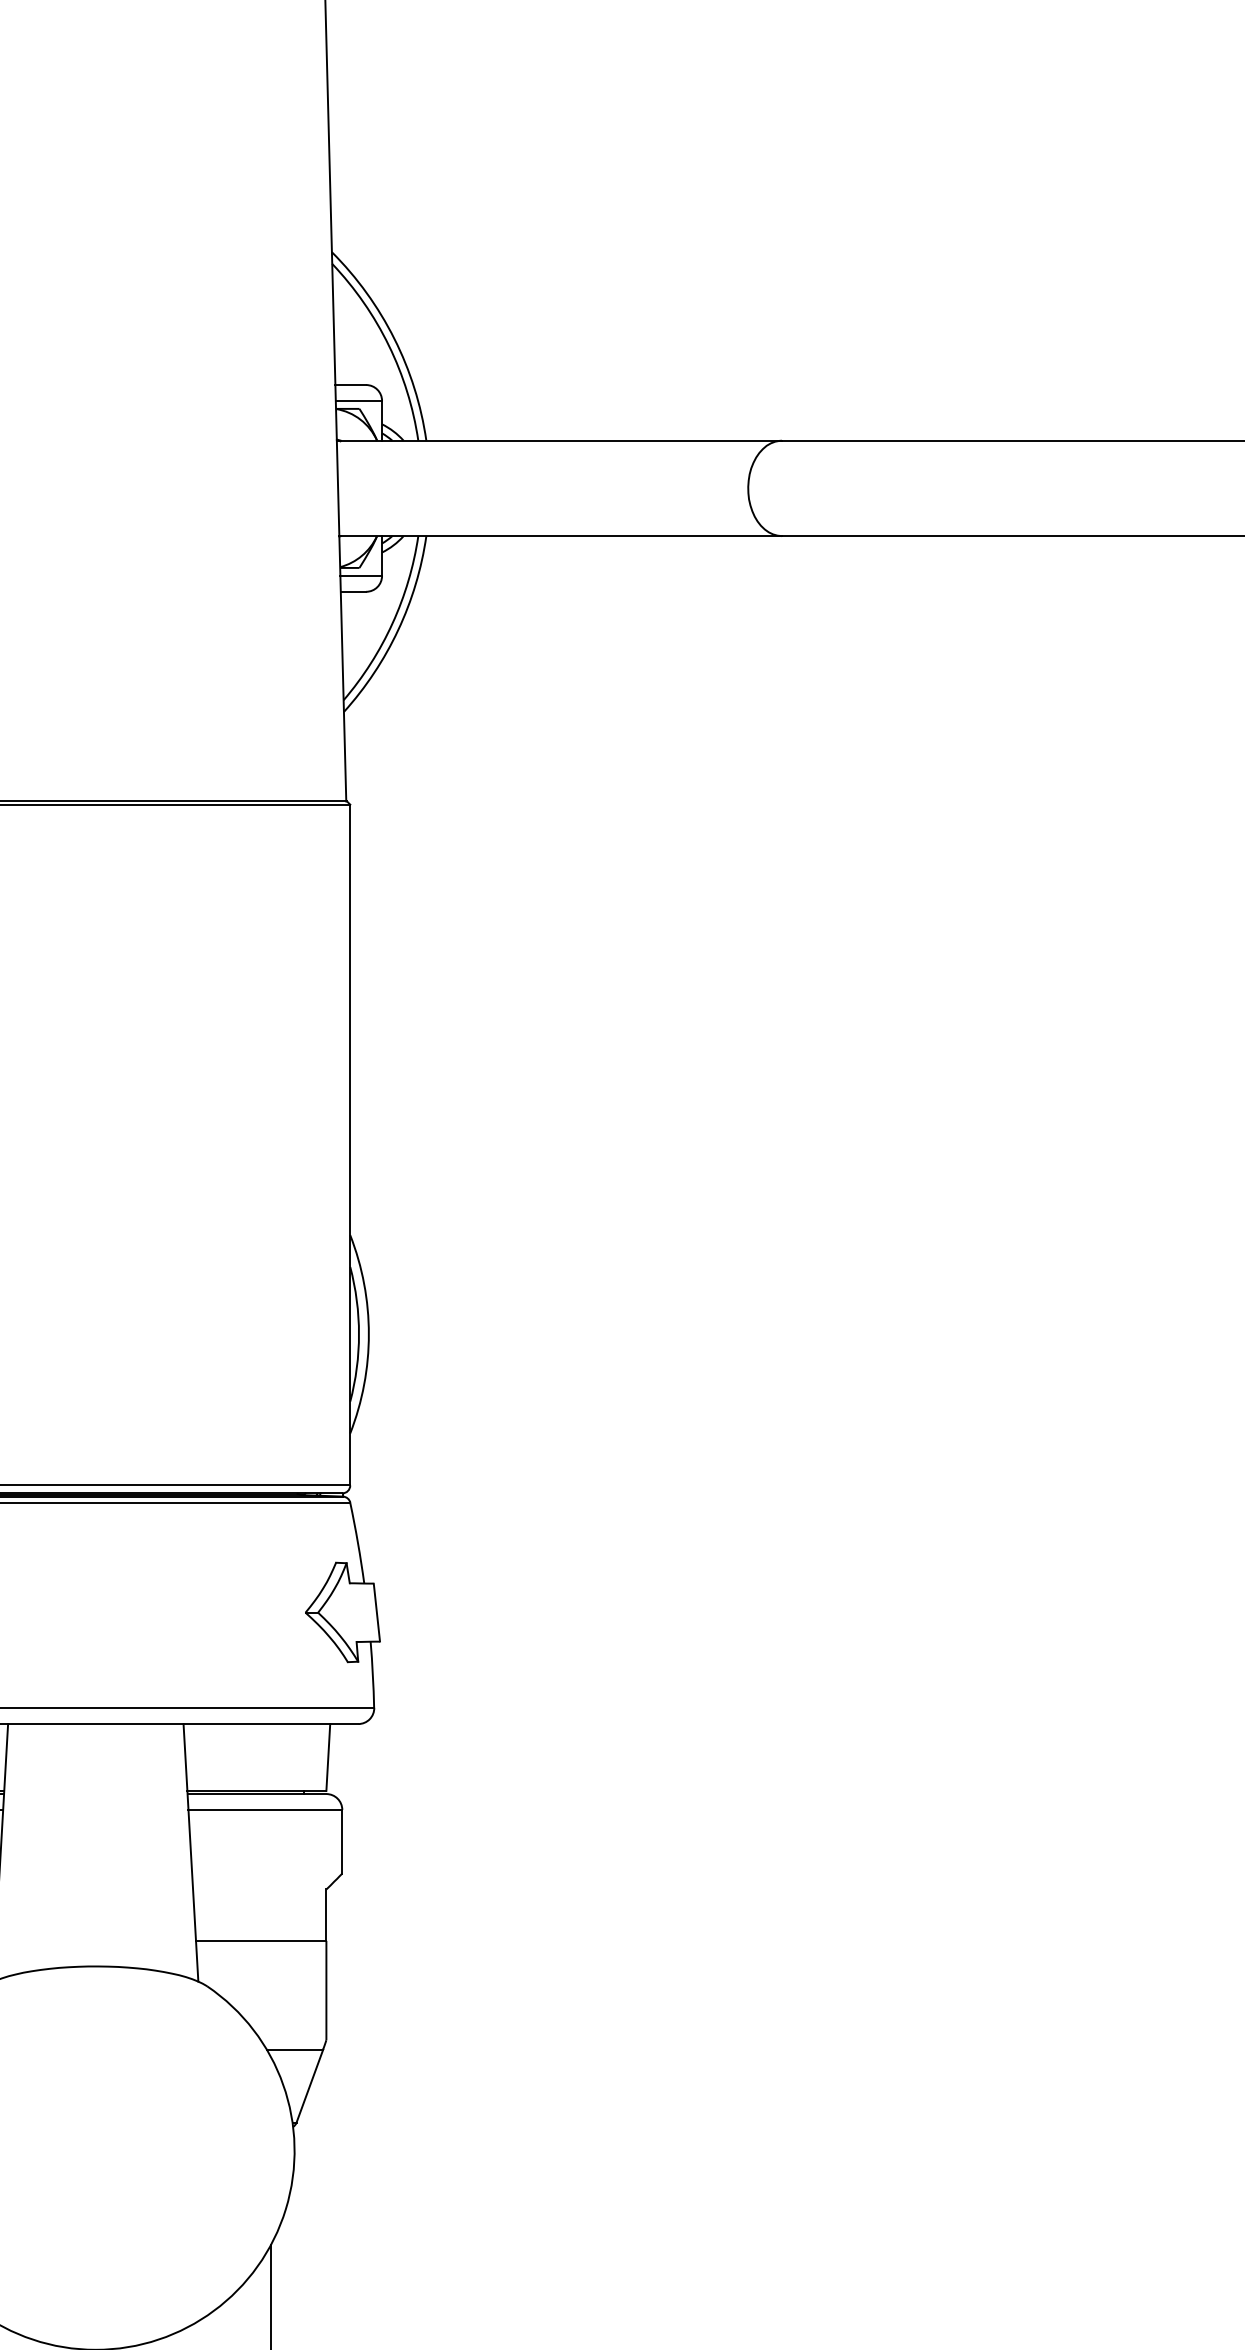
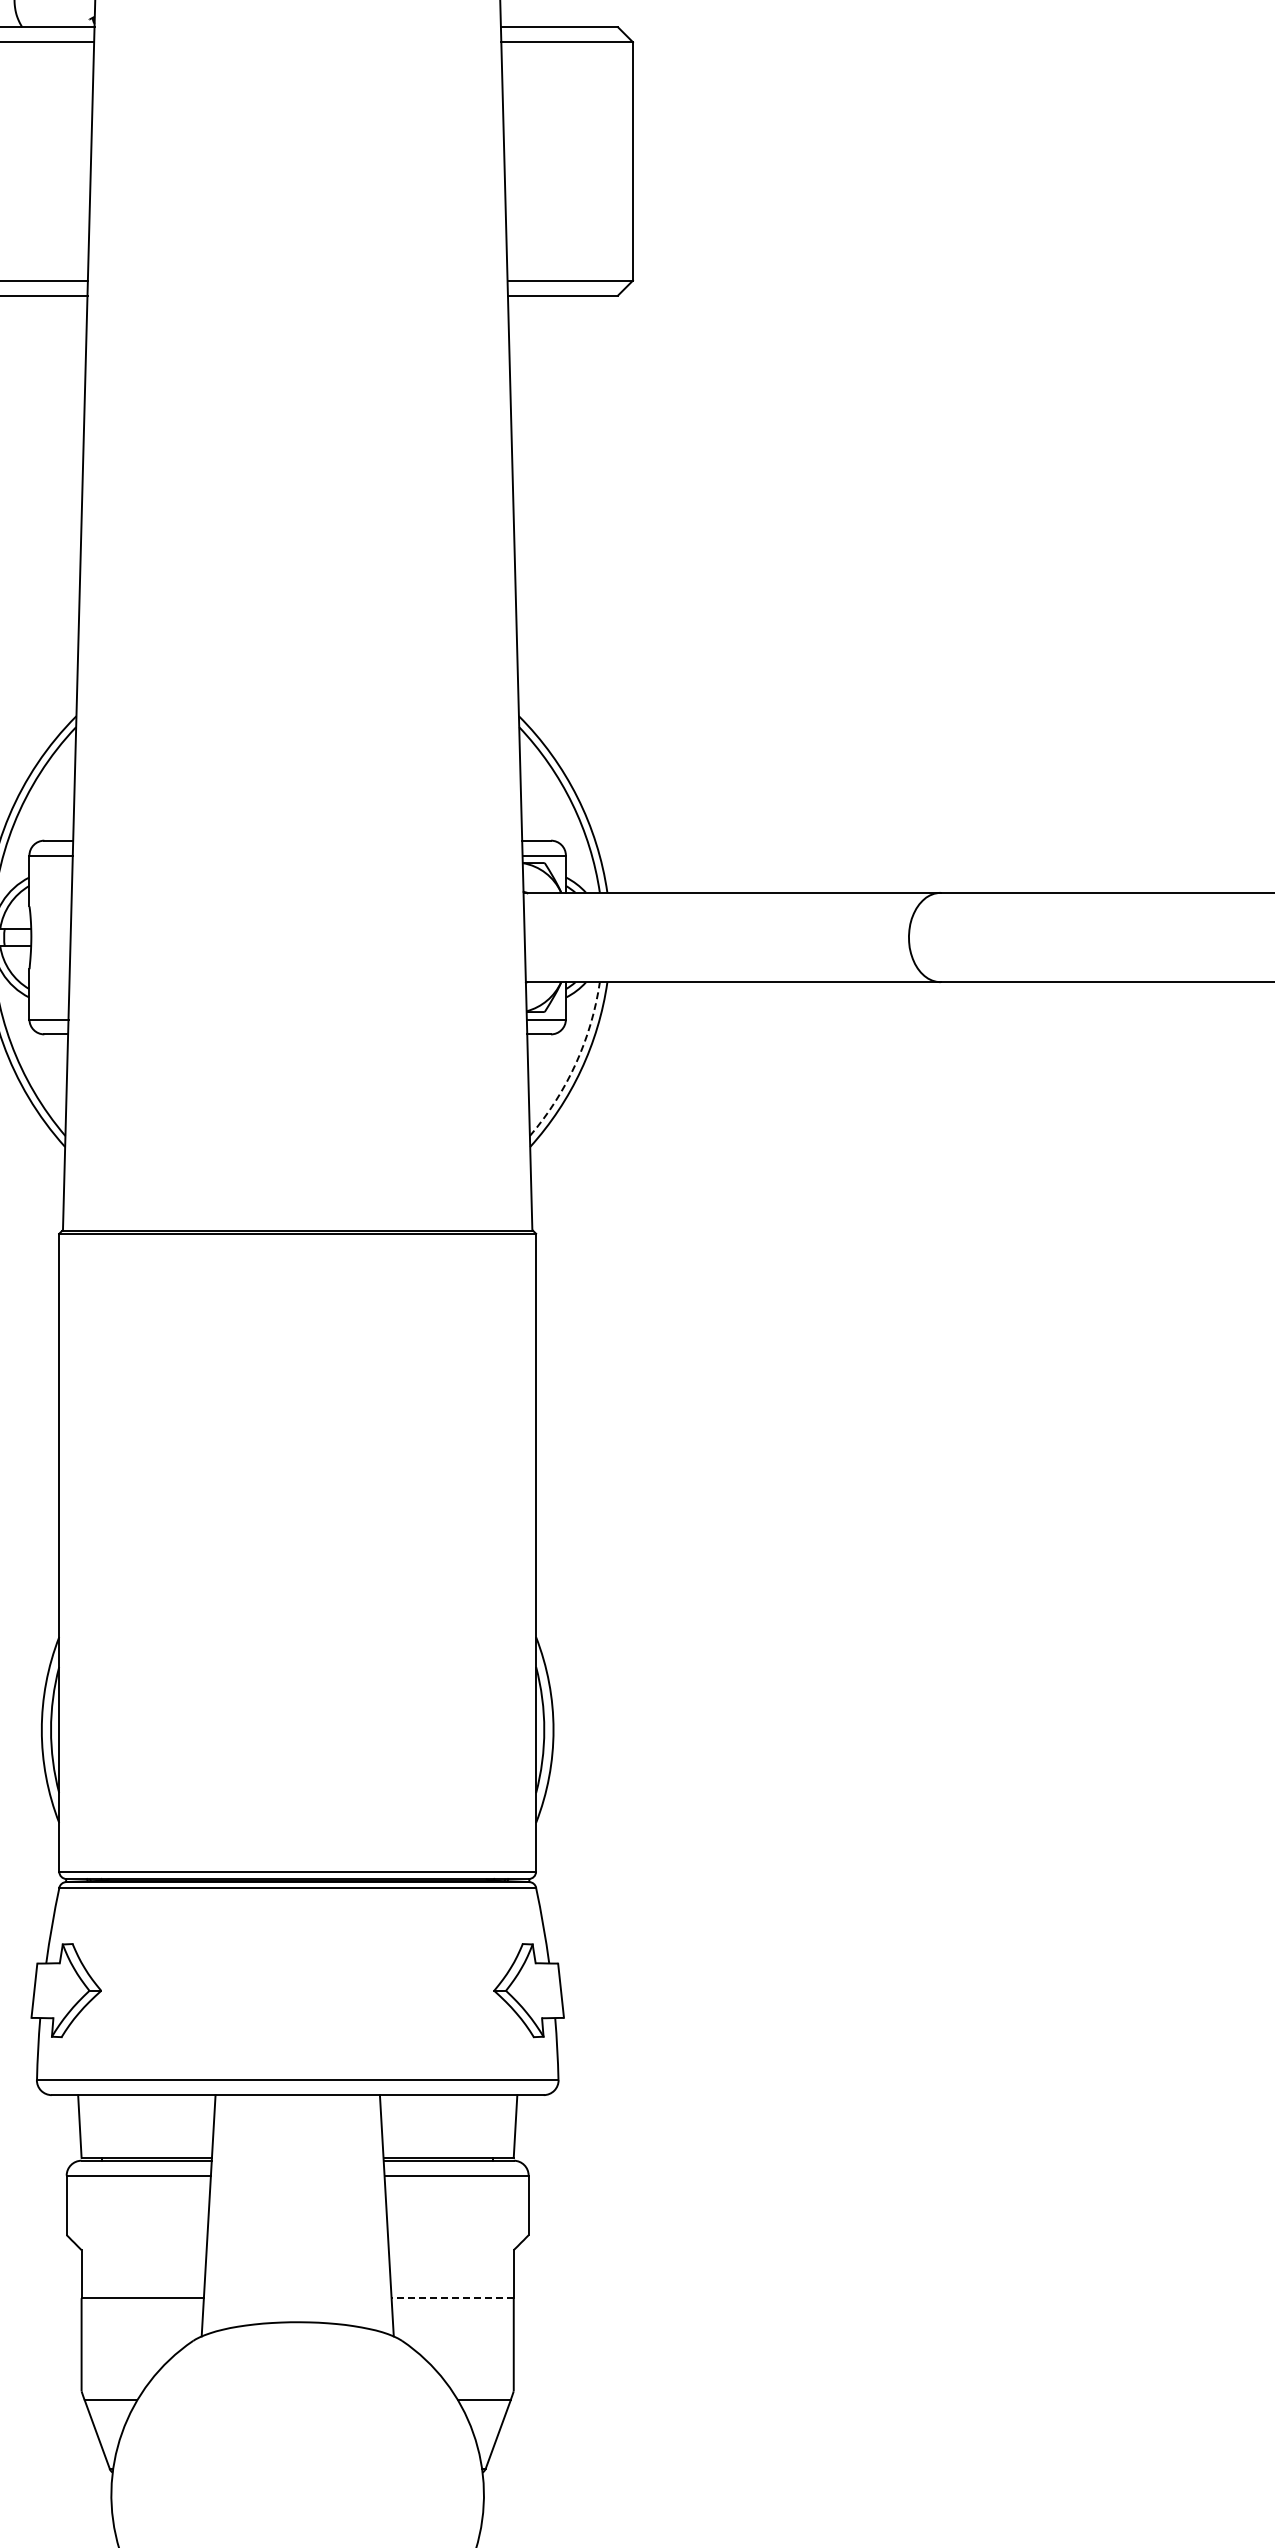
arc: (392, 623) -> (575, 1064), solid -> dashed
line: (261, 1941) -> (452, 2298), solid -> dashed

